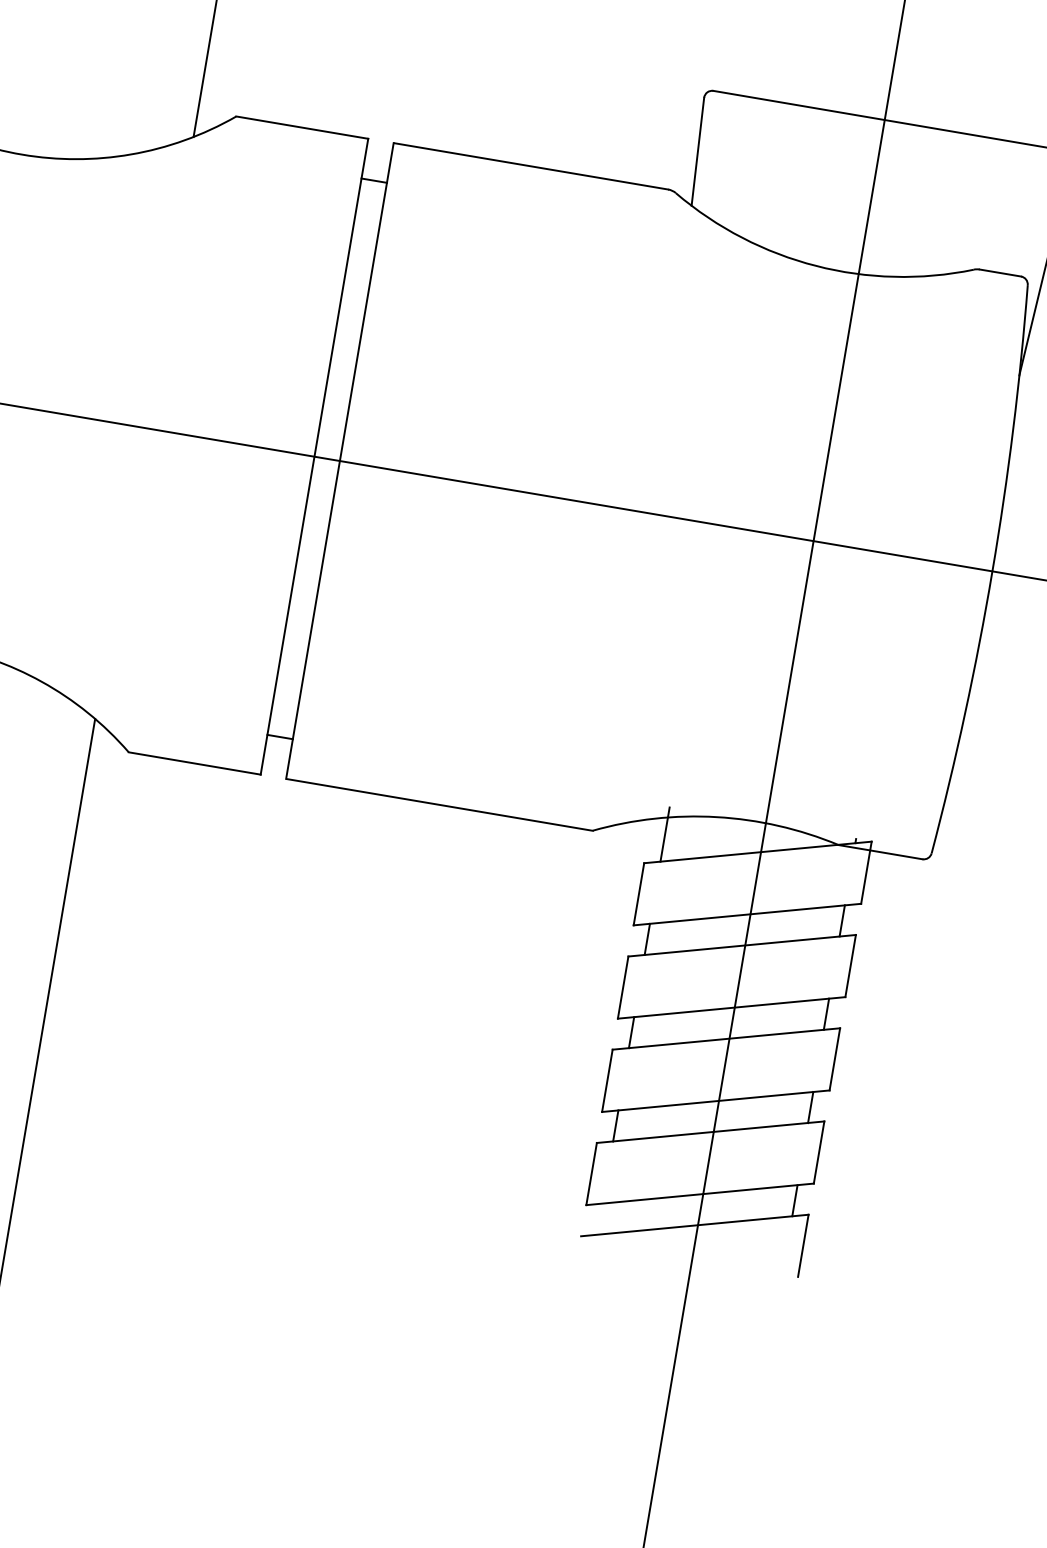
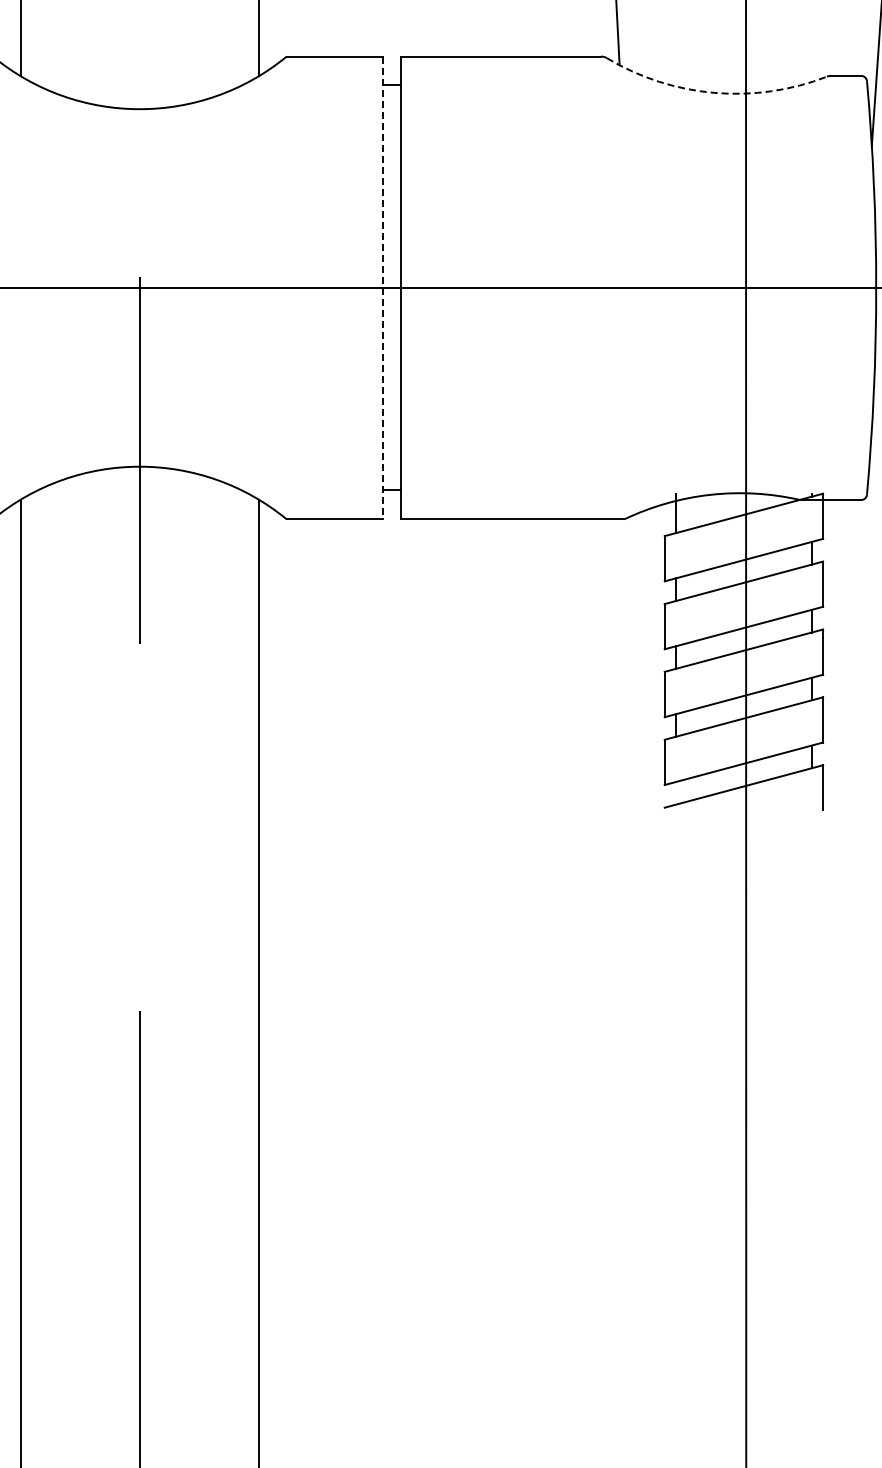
arc: (815, 265) -> (714, 92), solid -> dashed
line: (313, 457) -> (382, 288), solid -> dashed

